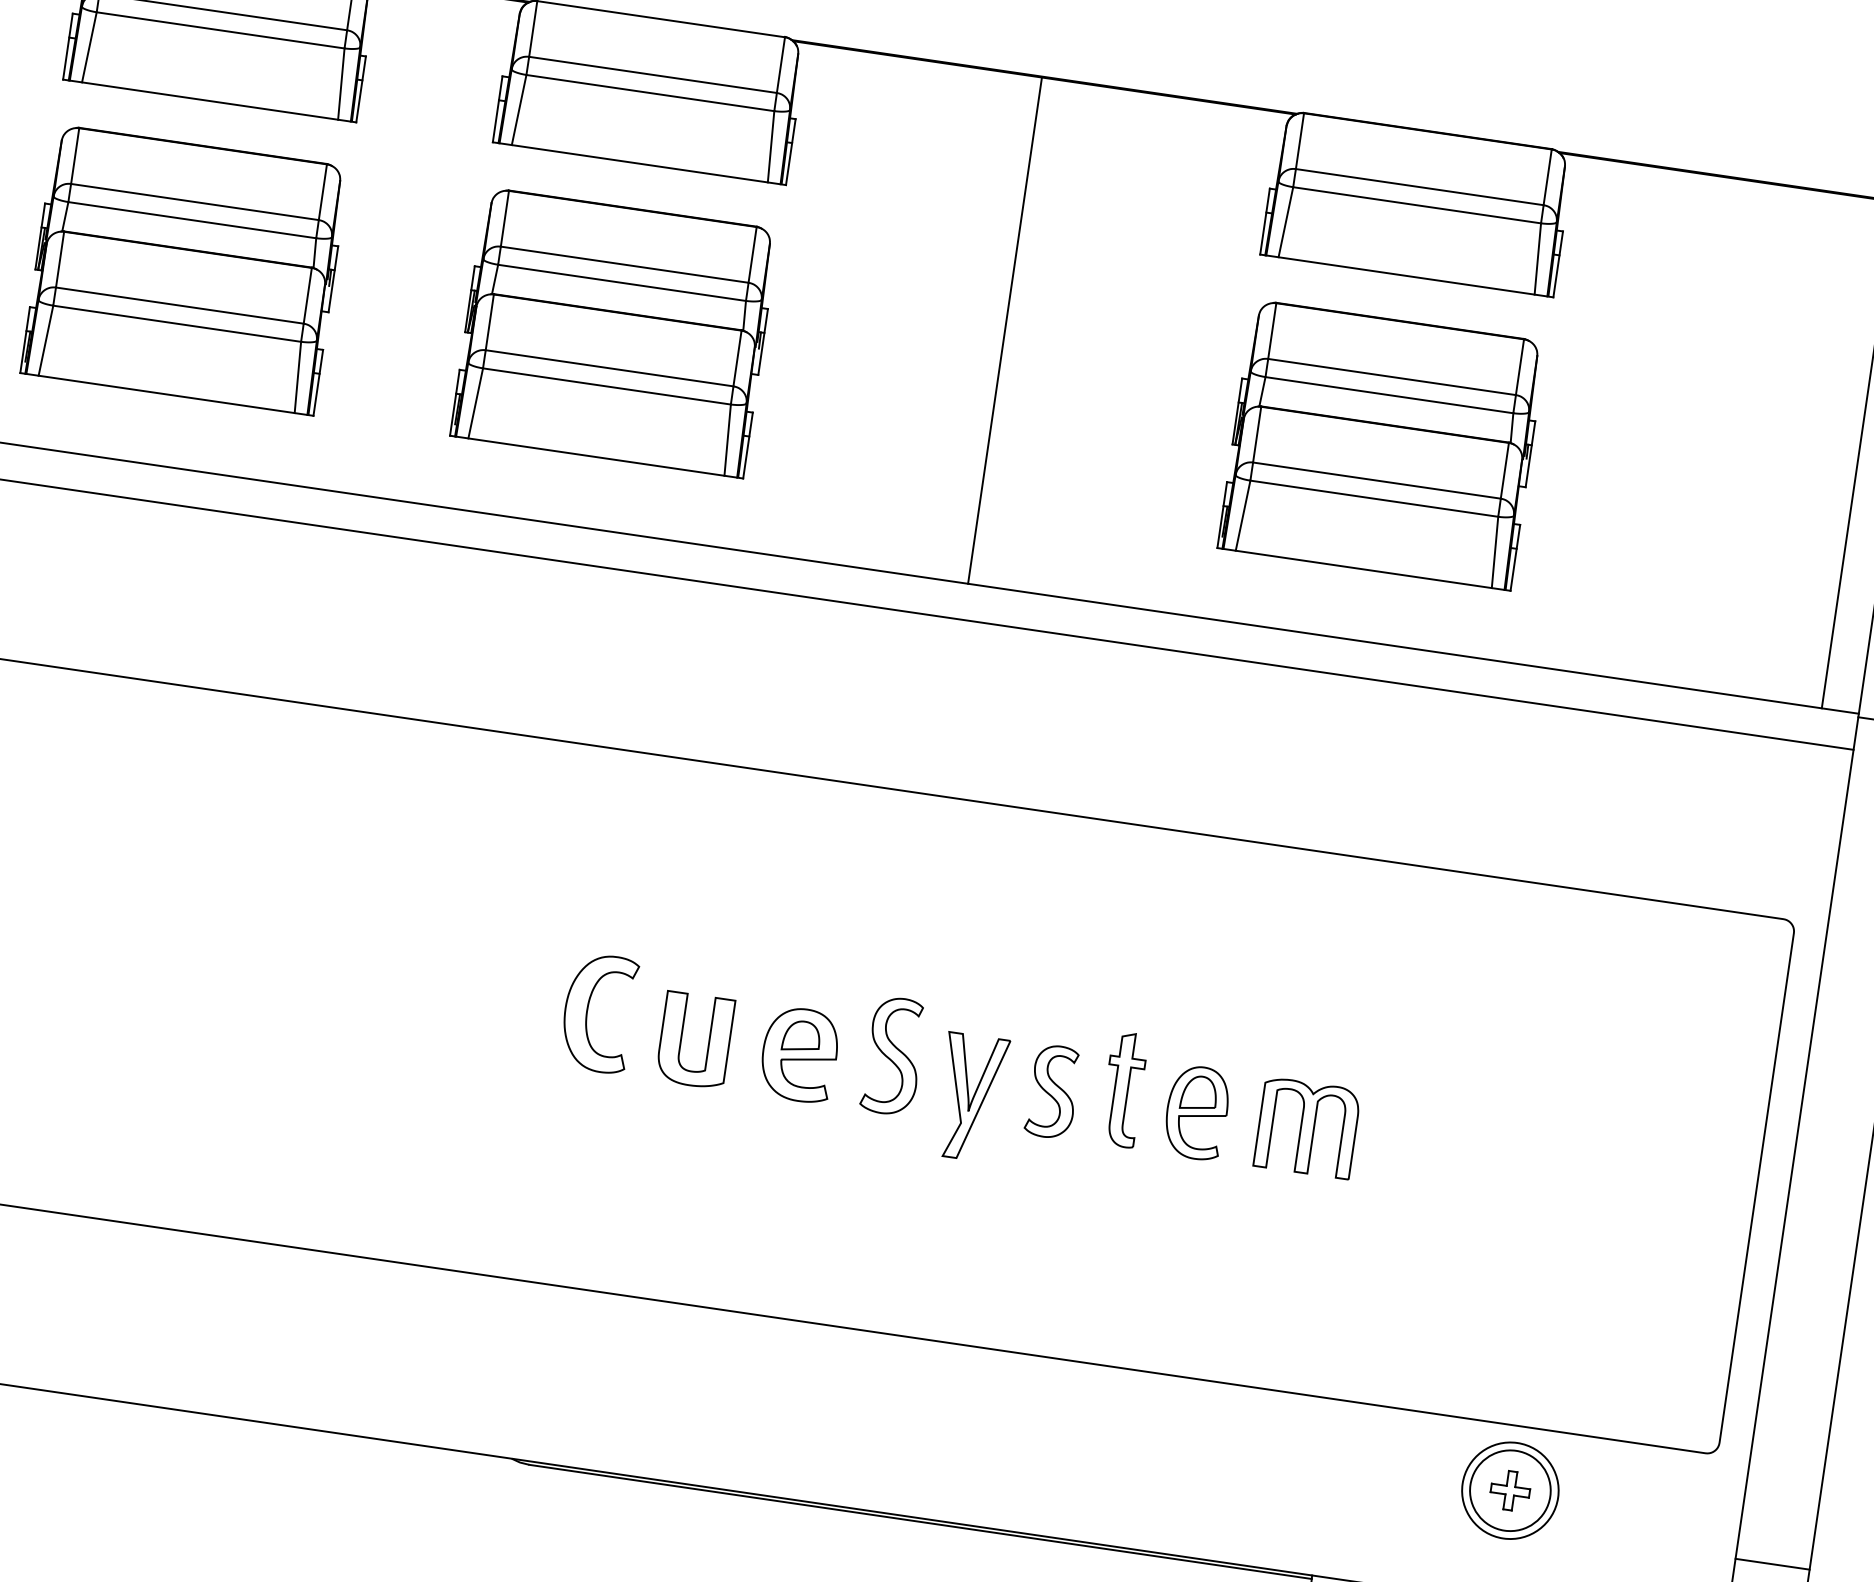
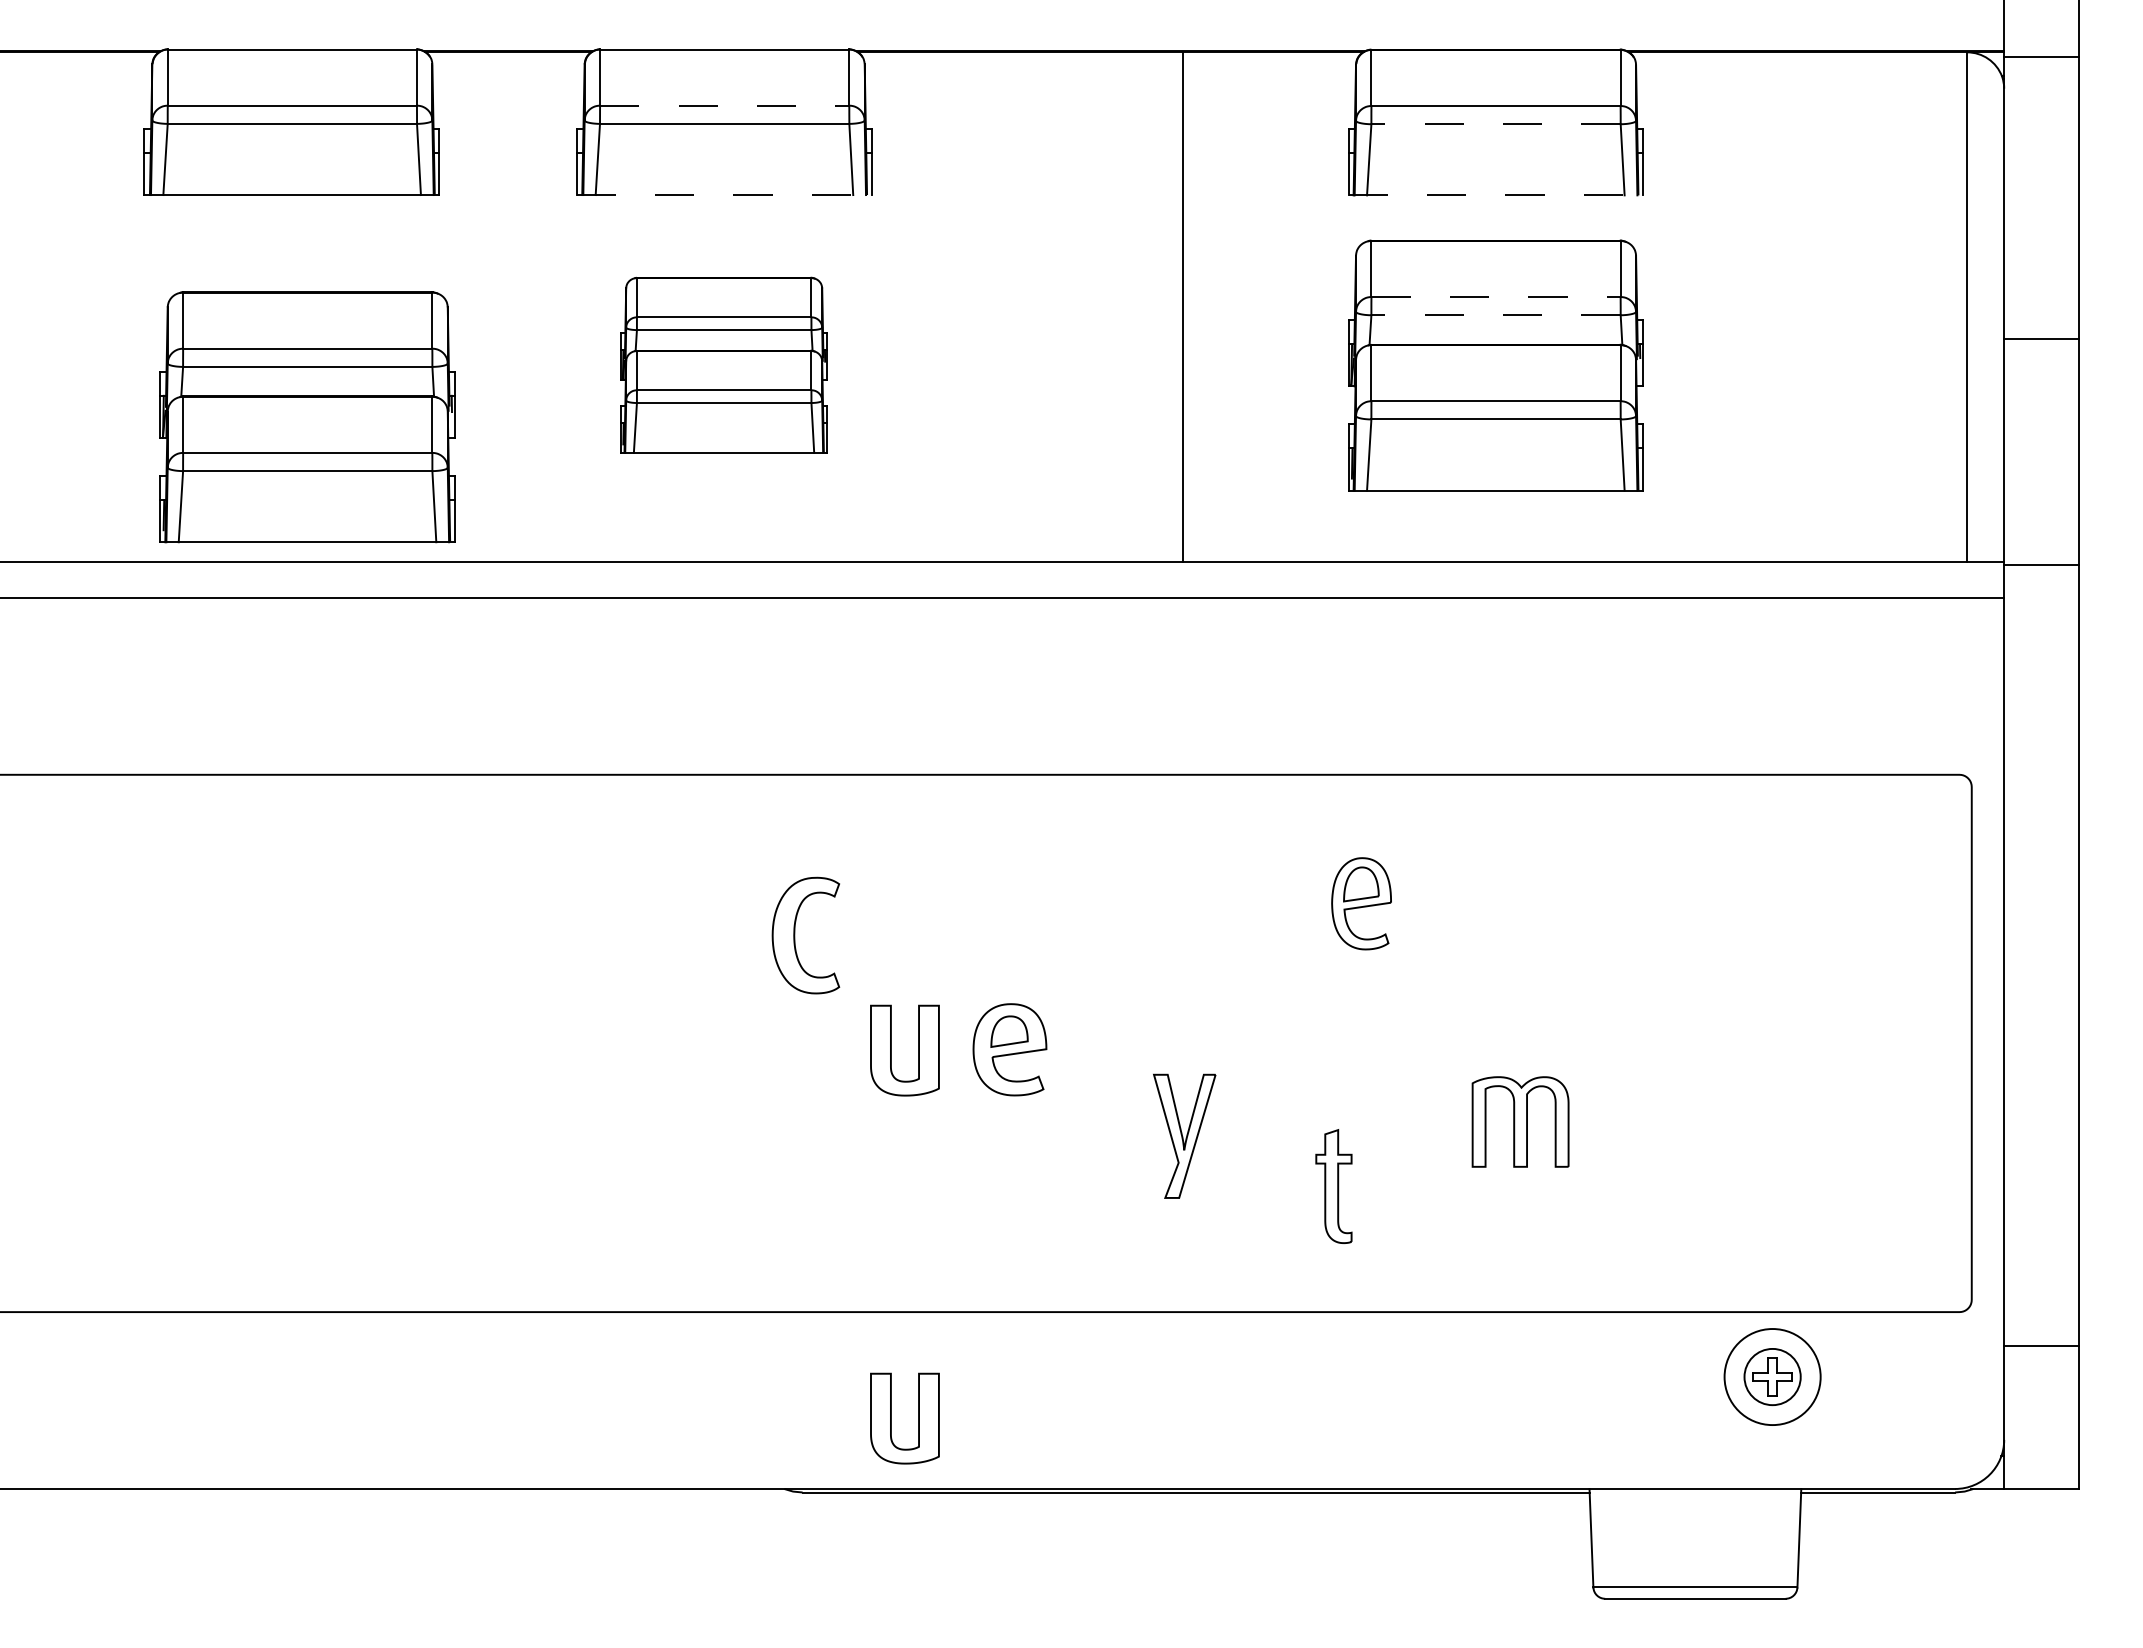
line: (652, 74) -> (724, 105), solid -> dashed
line: (639, 164) -> (724, 195), solid -> dashed
line: (1417, 205) -> (1496, 124), solid -> dashed
part: (184, 270) -> (307, 417), moved
line: (1407, 276) -> (1496, 195), solid -> dashed
line: (1005, 330) -> (1183, 306), moved
part: (615, 333) -> (724, 365), size x0.7
line: (1392, 377) -> (1496, 297), solid -> dashed
line: (1389, 395) -> (1496, 315), solid -> dashed
part: (588, 1011) -> (795, 935), moved
part: (893, 1056) -> (1102, 1037), removed
part: (1123, 1089) -> (1333, 1186), moved
part: (1052, 1091) -> (1264, 1049), removed
part: (970, 1096) -> (1184, 1135), moved
part: (1196, 1112) -> (1361, 903), moved
part: (1307, 1127) -> (1520, 1121), moved
part: (628, 1404) -> (891, 1418), added
circle: (1510, 1490) -> (1772, 1376), size x0.7
line: (1772, 1563) -> (2041, 1345), moved

